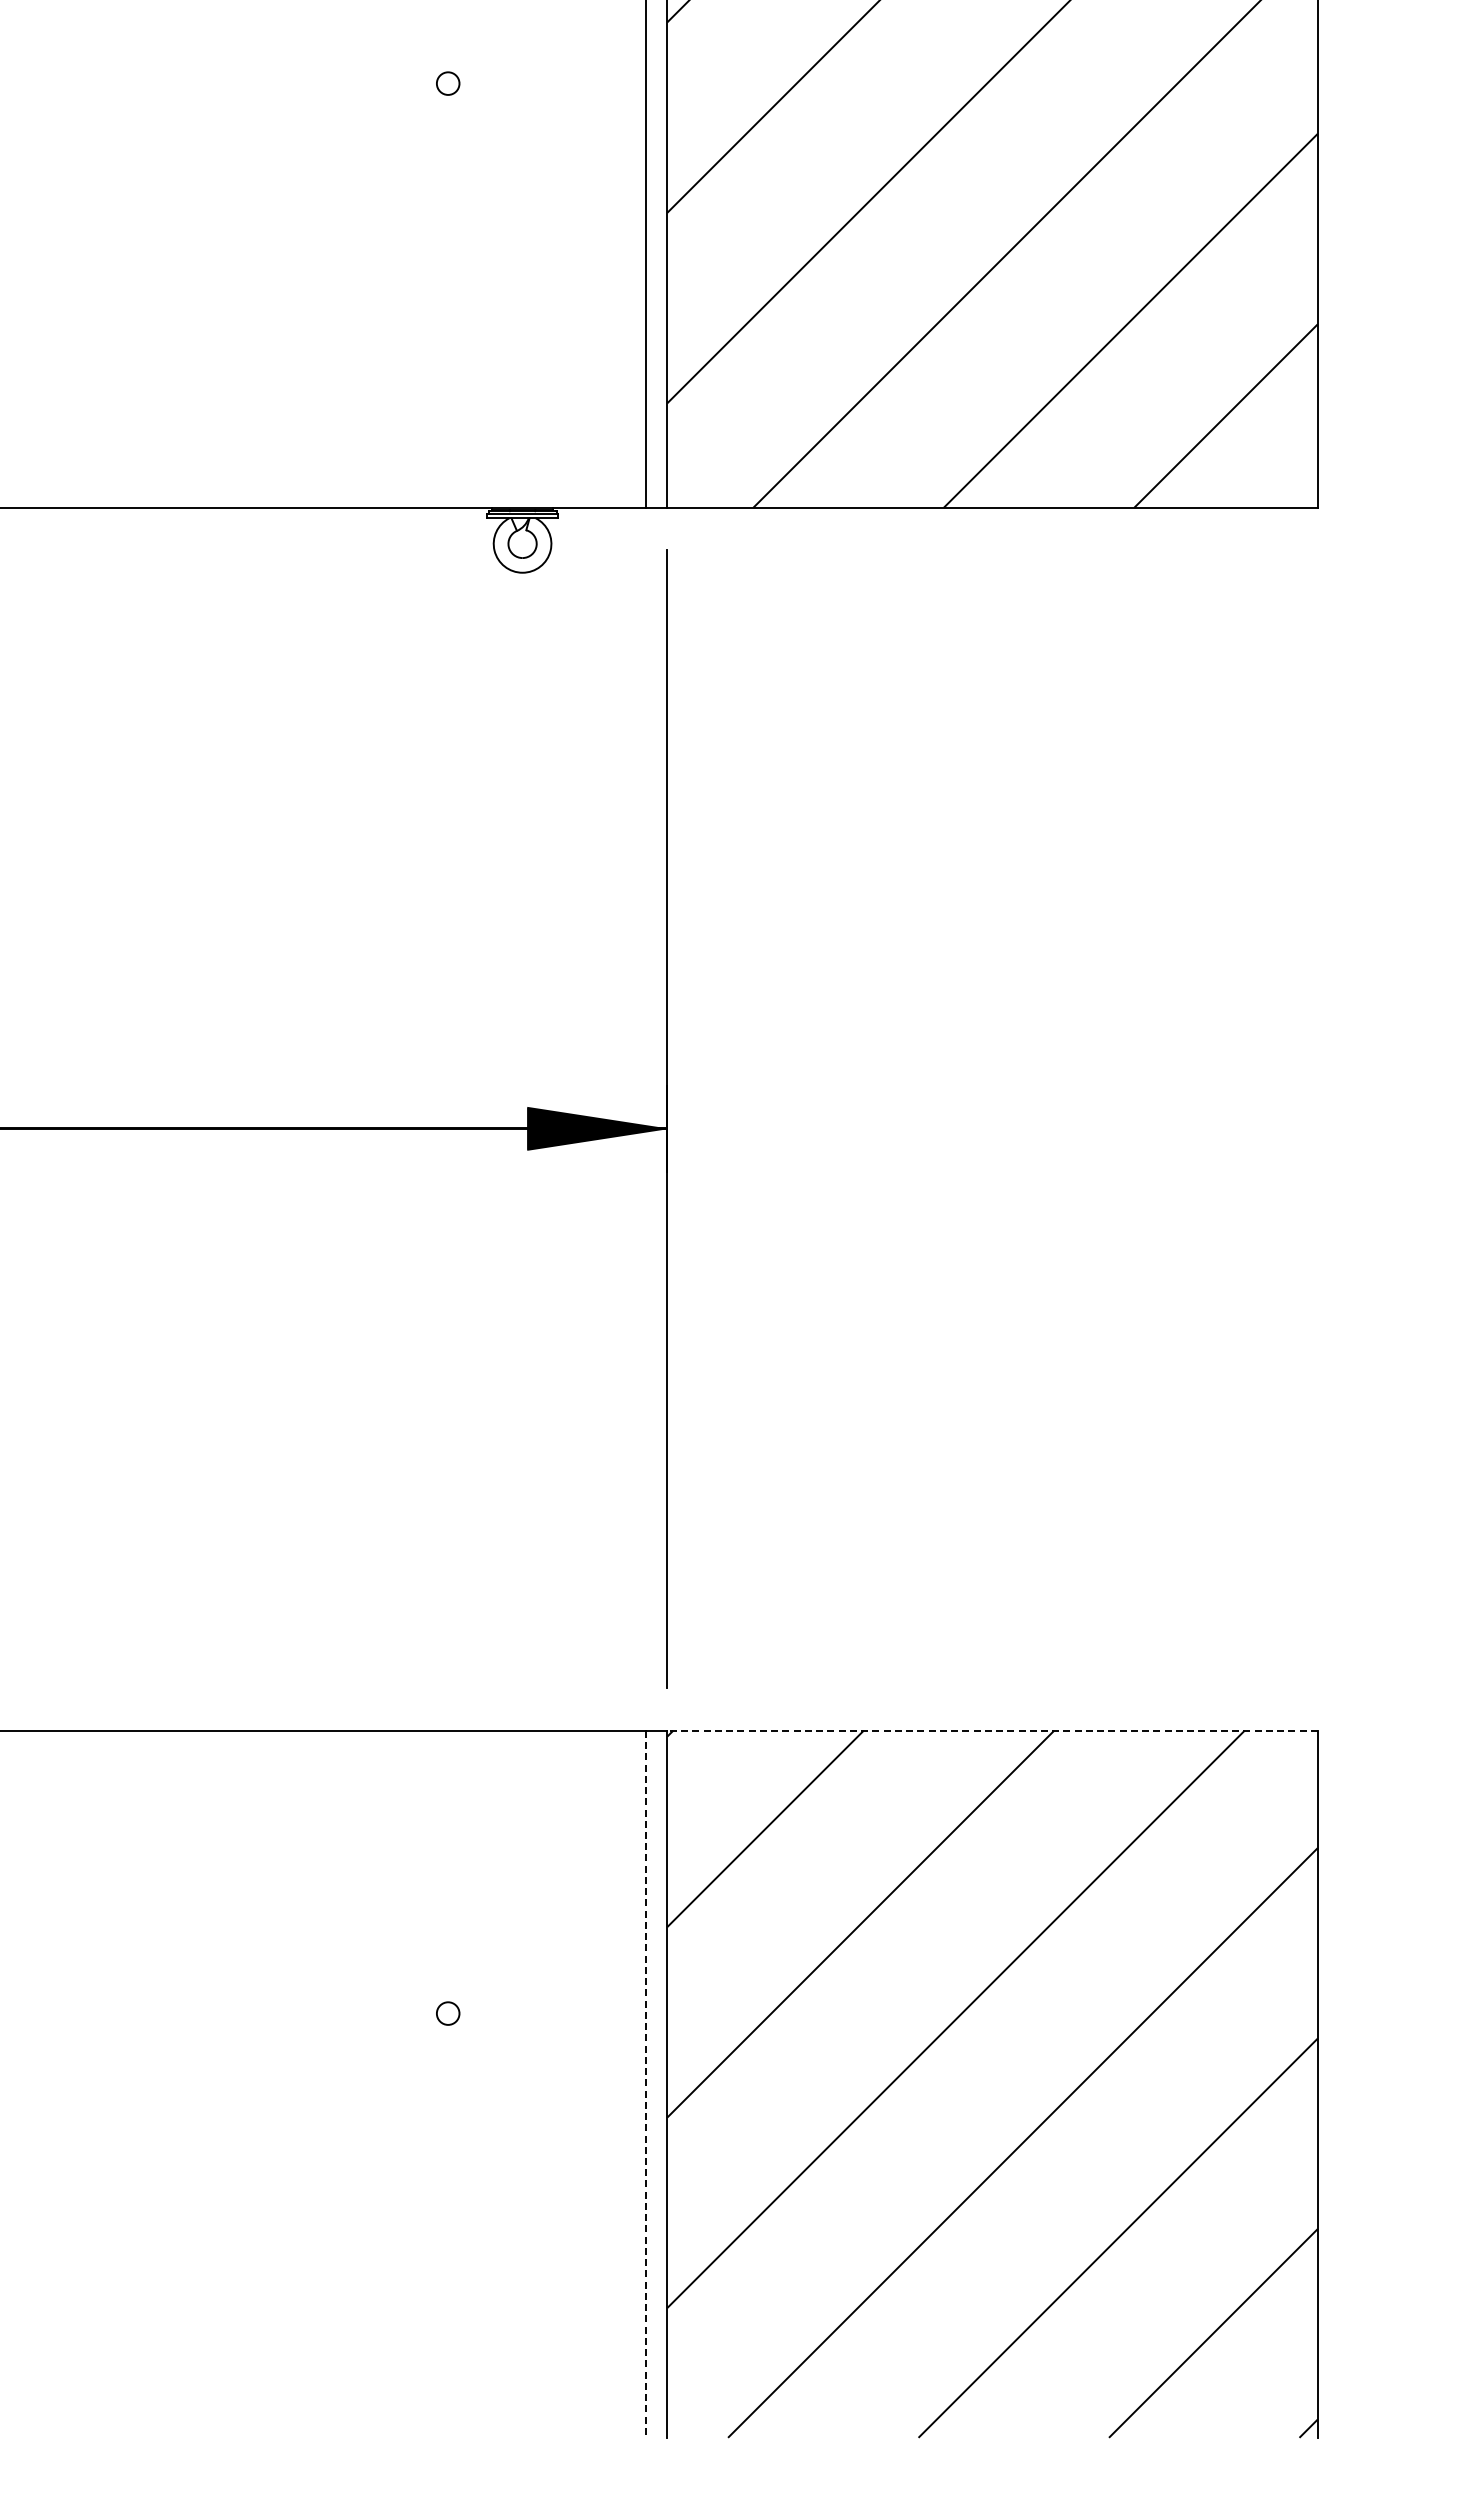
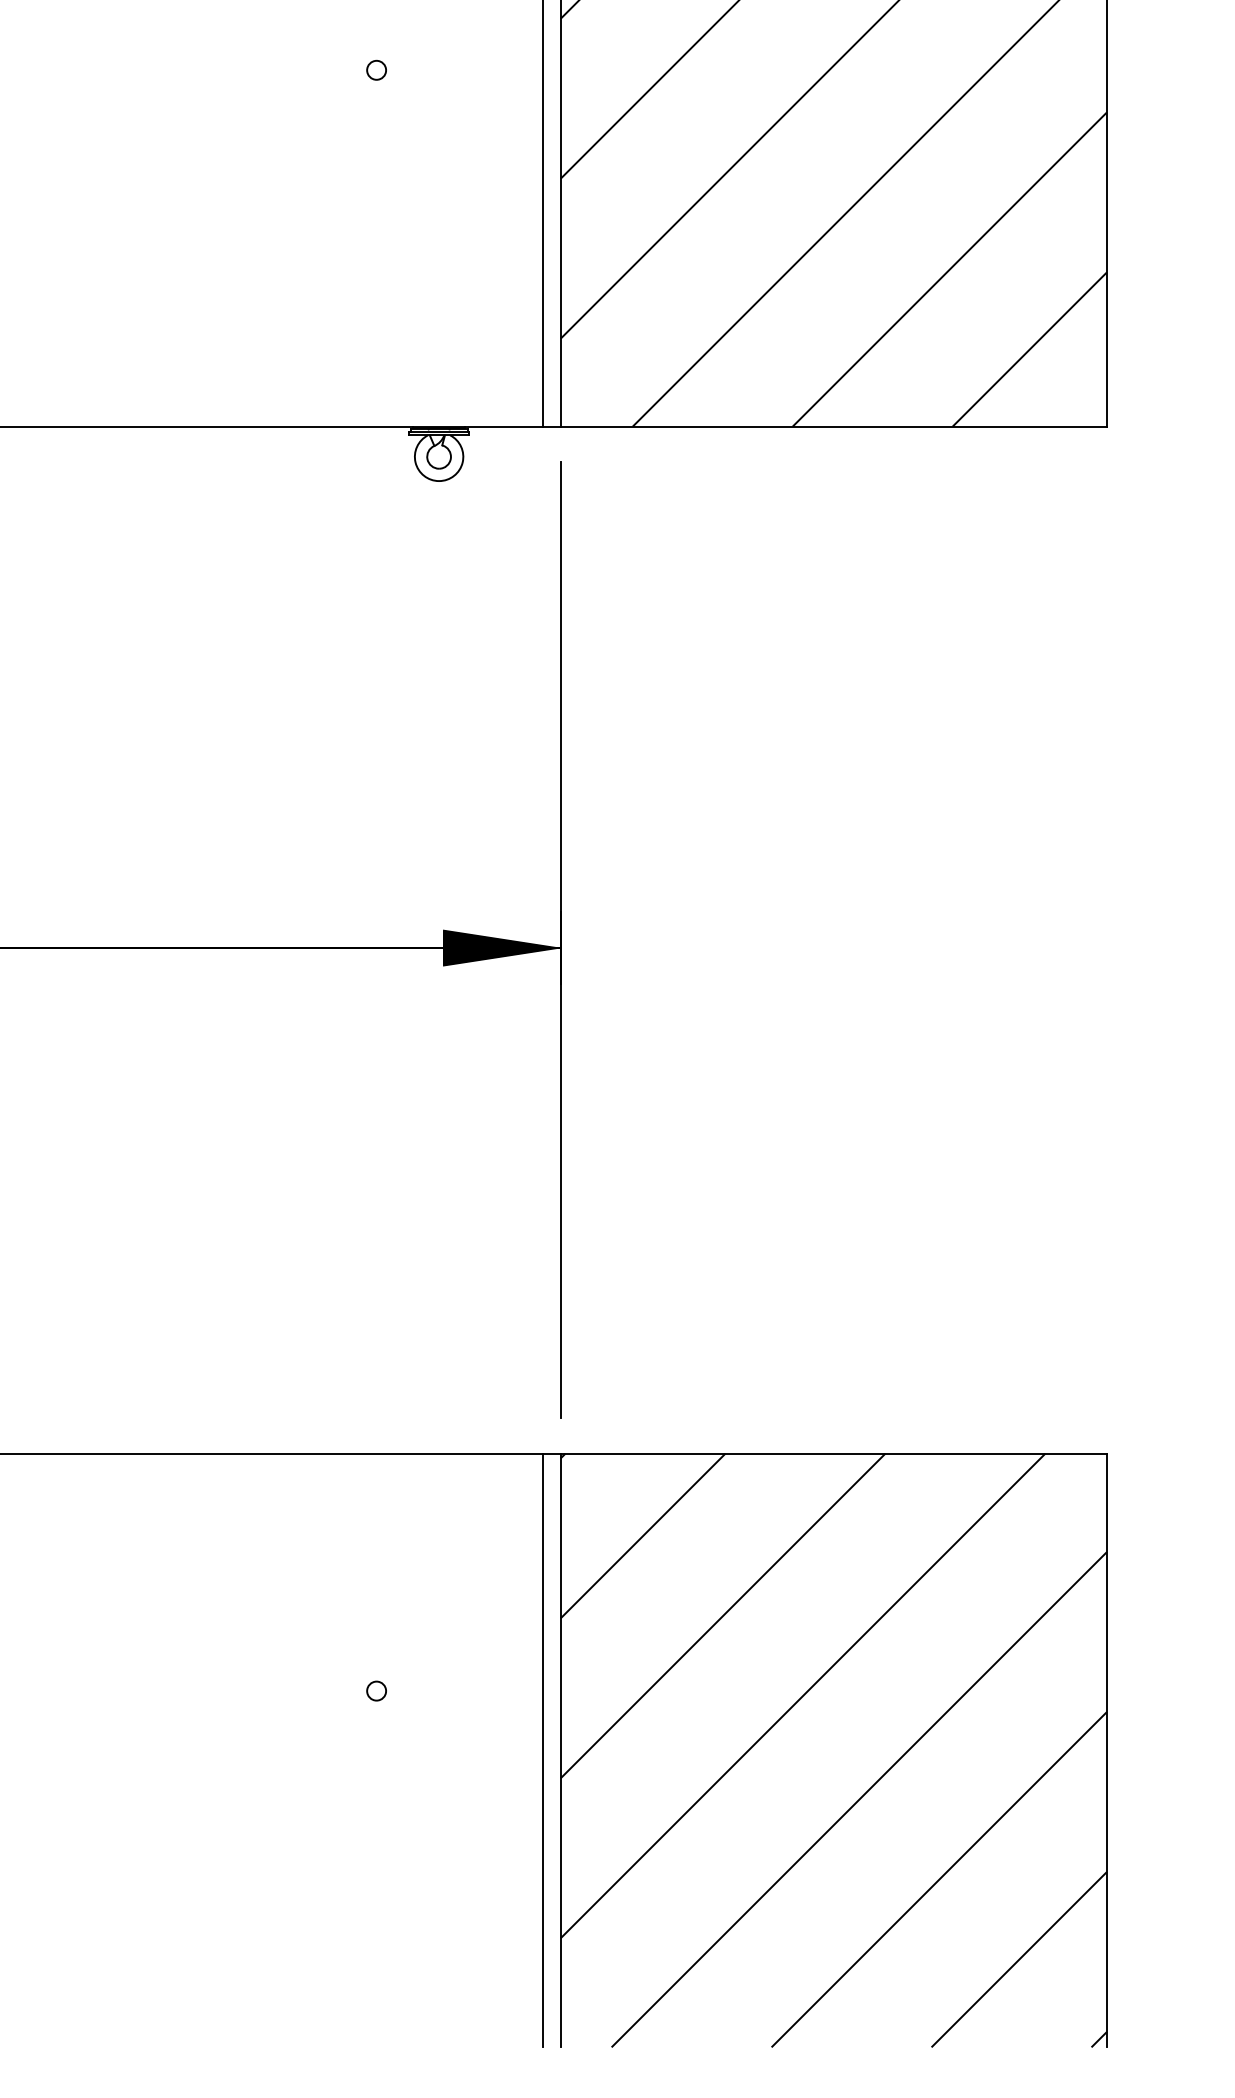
line: (992, 1730) -> (833, 1453), dashed -> solid
line: (646, 2084) -> (543, 1750), dashed -> solid

